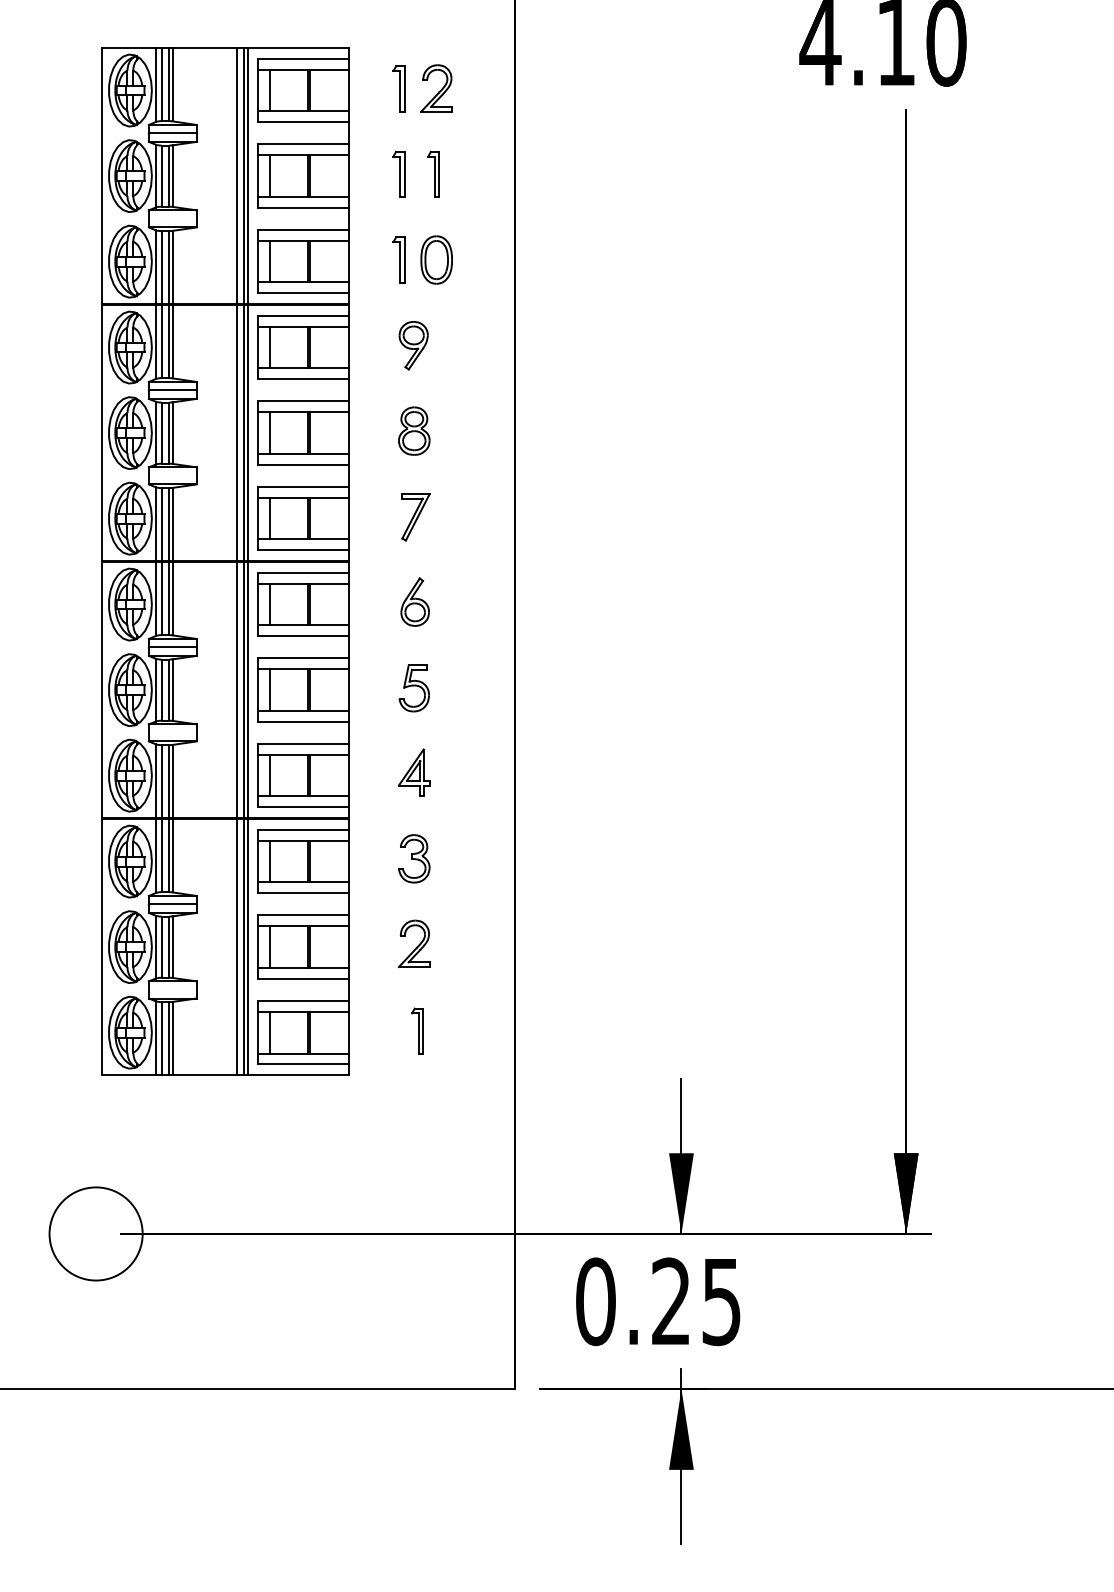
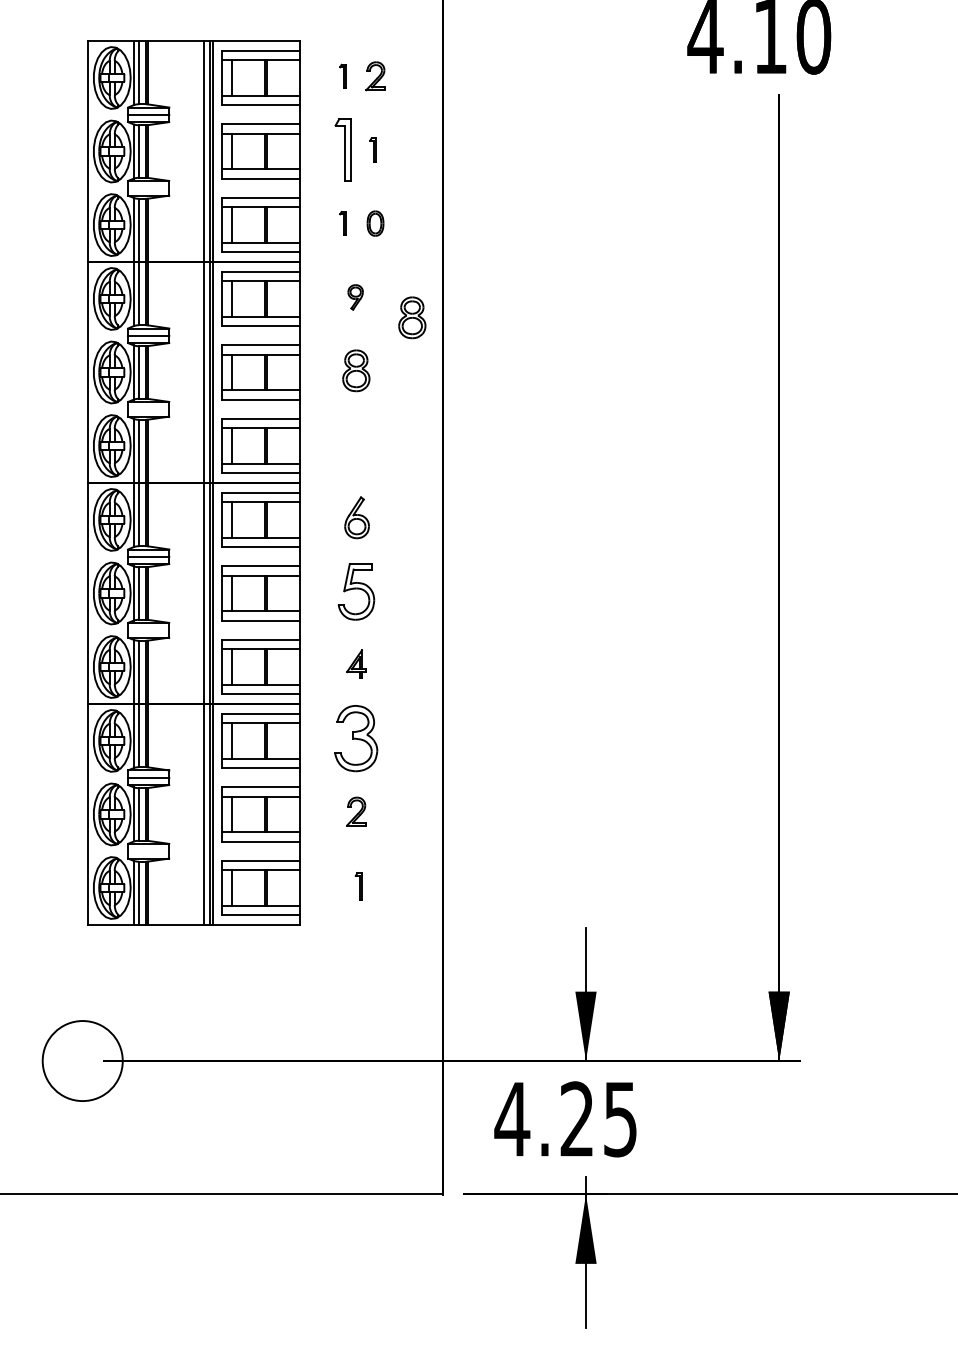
part: (398, 88) -> (342, 76), size x0.6
part: (436, 88) -> (375, 76), size x0.7
part: (398, 173) -> (342, 149), size x1.6
part: (433, 173) -> (372, 149), size x0.6
part: (398, 259) -> (342, 223), size x0.6
part: (436, 259) -> (375, 223), size x0.6
part: (413, 345) -> (355, 297), size x0.6
part: (479, 369) -> (412, 317), added
part: (415, 516) -> (357, 444), removed
part: (413, 687) -> (355, 591), size x1.4
part: (414, 771) -> (356, 663), size x0.7
part: (414, 858) -> (356, 738), size x1.6
part: (414, 943) -> (356, 811), size x0.7
part: (416, 1030) -> (358, 886), size x0.7
text: (595, 1301) -> (512, 1119), 0.25 -> 4.25

